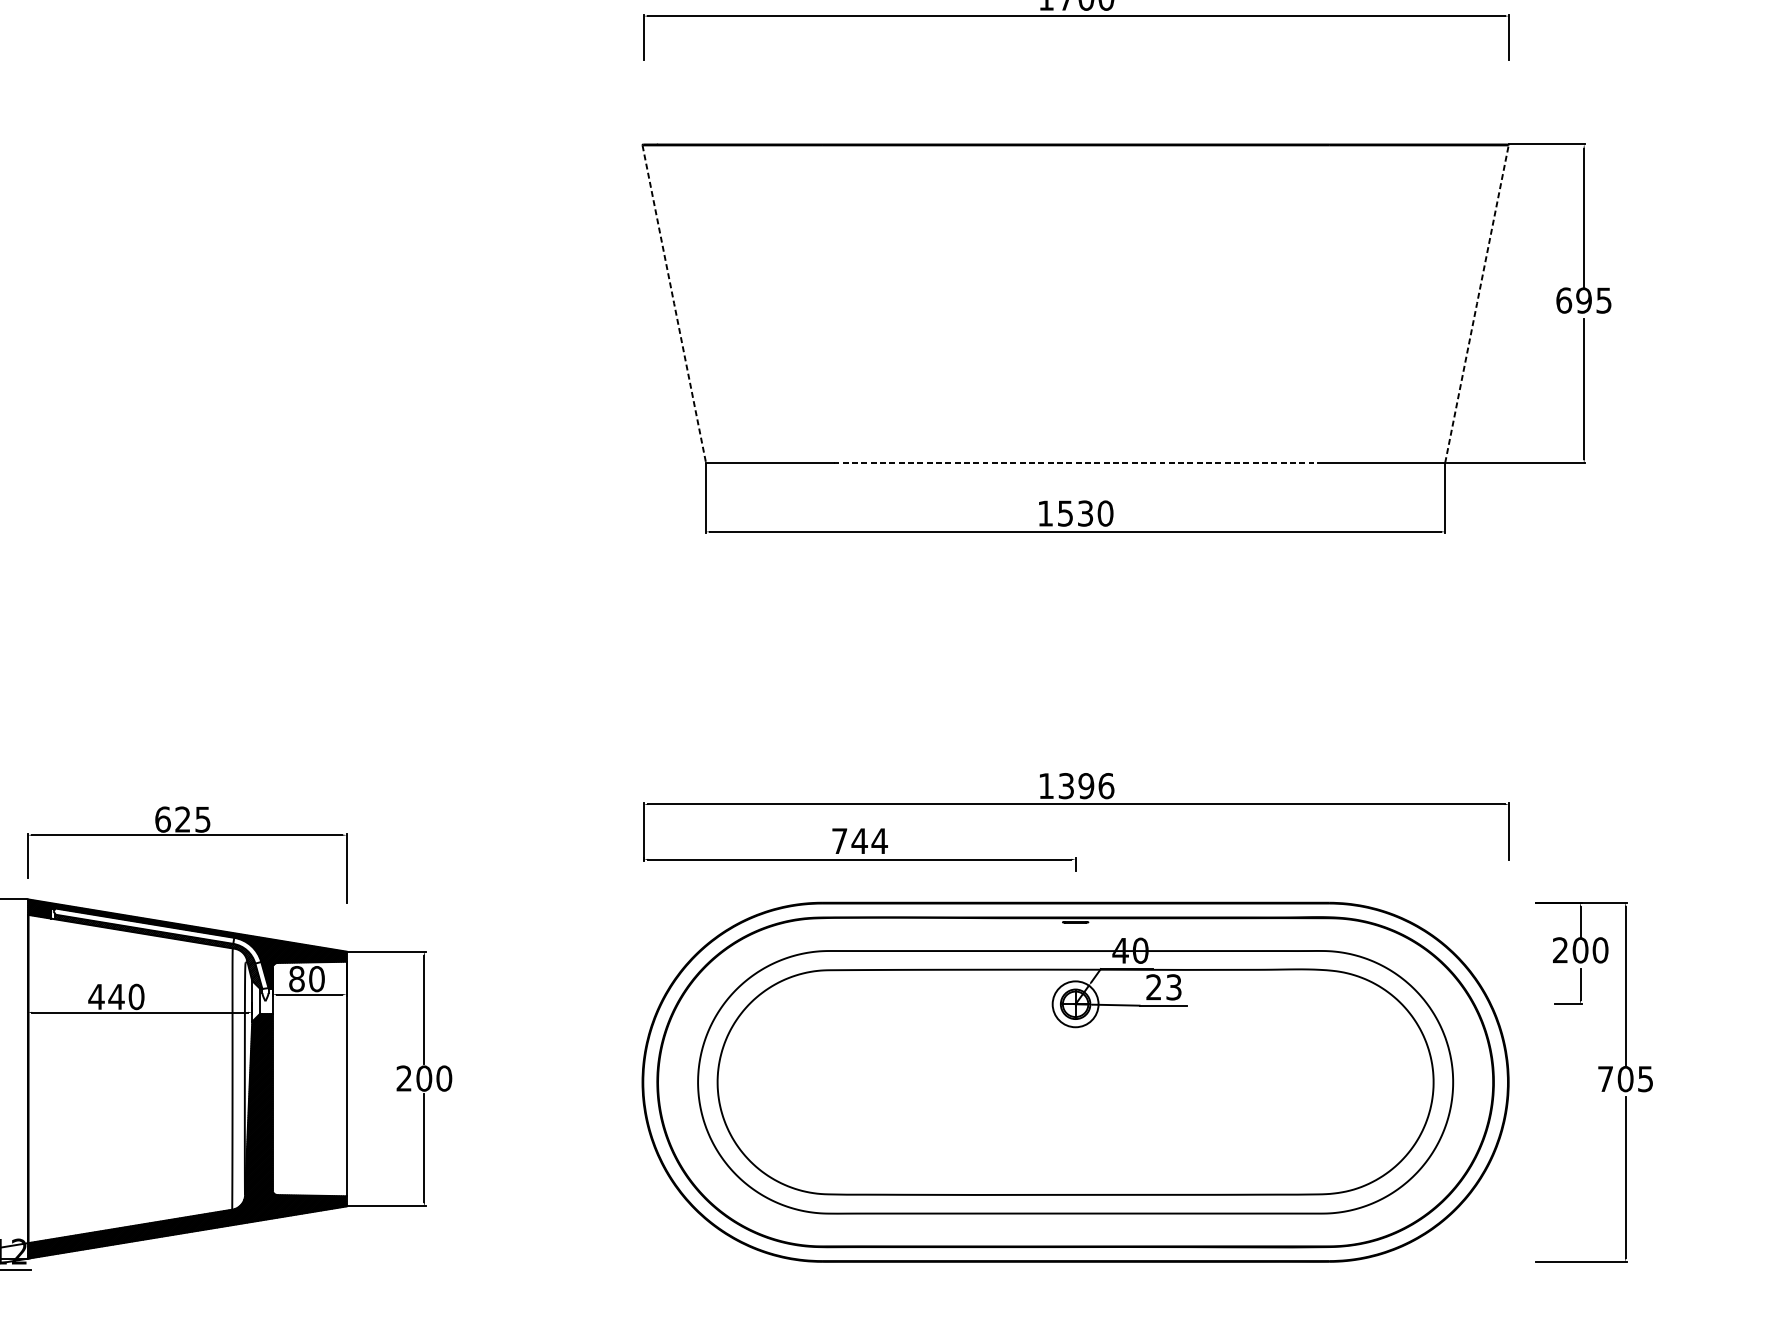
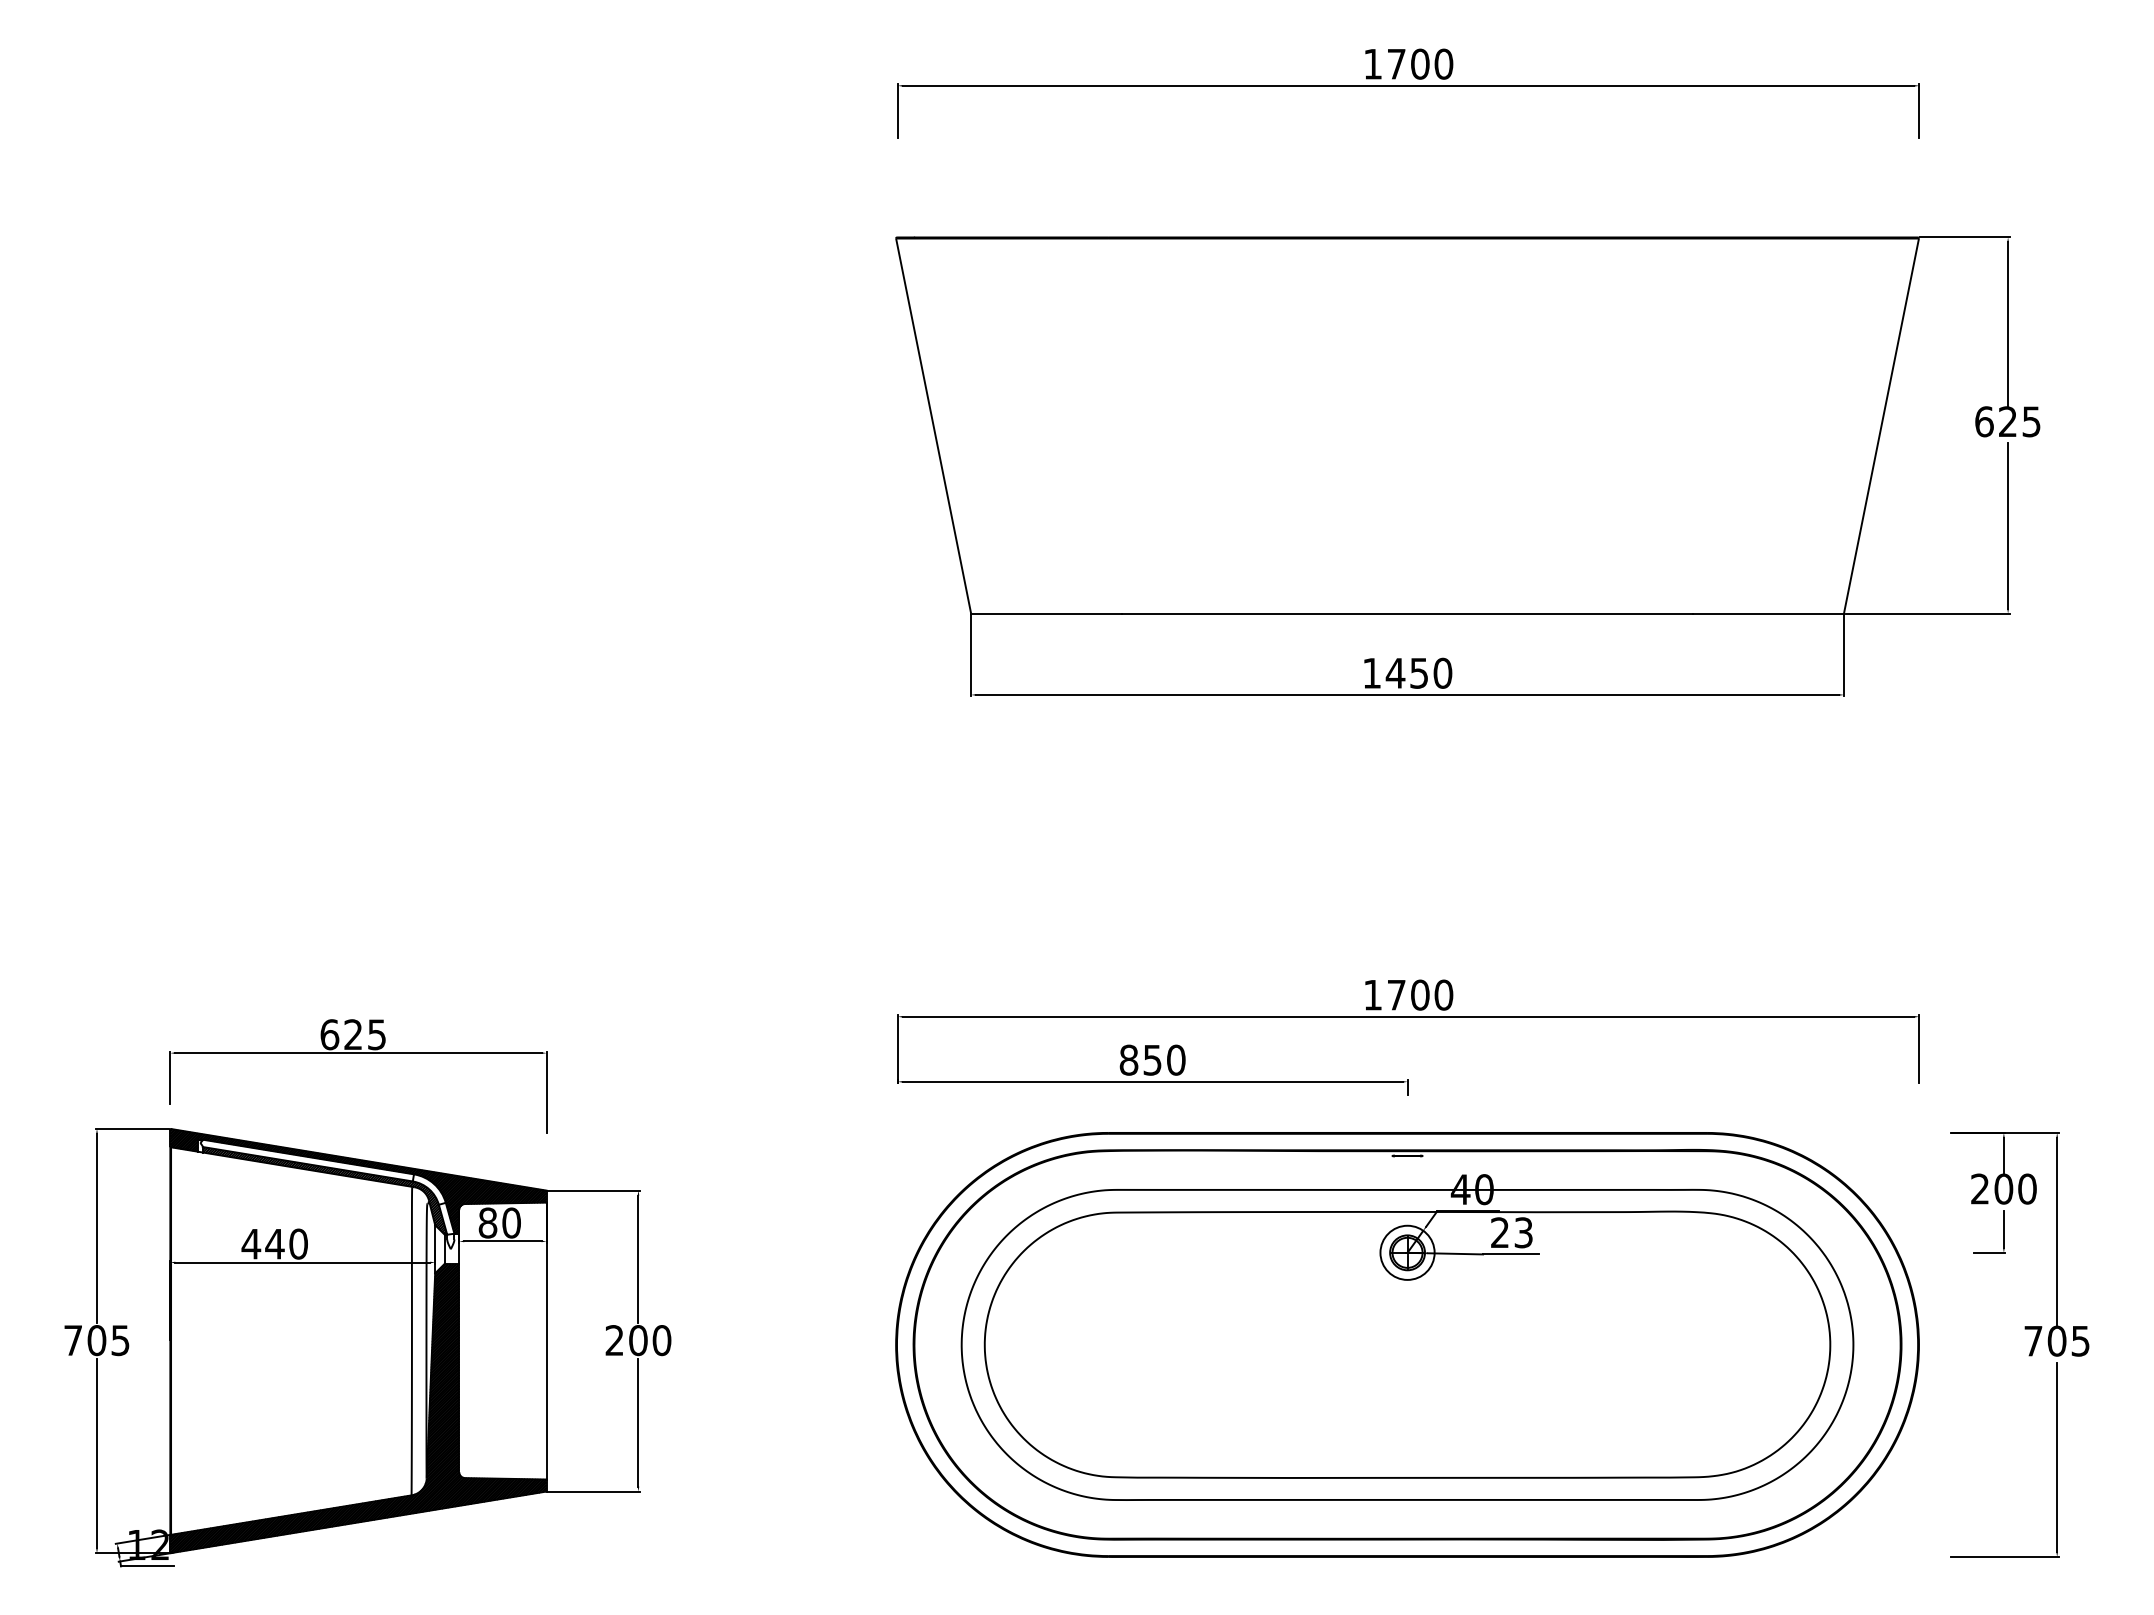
text: (1583, 300) -> (2007, 421), 695 -> 625
line: (674, 303) -> (933, 425), dashed -> solid
line: (1476, 303) -> (1881, 425), dashed -> solid
line: (1075, 462) -> (1407, 613), dashed -> solid
text: (1074, 512) -> (1406, 672), 1530 -> 1450
text: (1086, 785) -> (1420, 994), 1396 -> 1700
text: (859, 840) -> (1152, 1059), 744 -> 850

